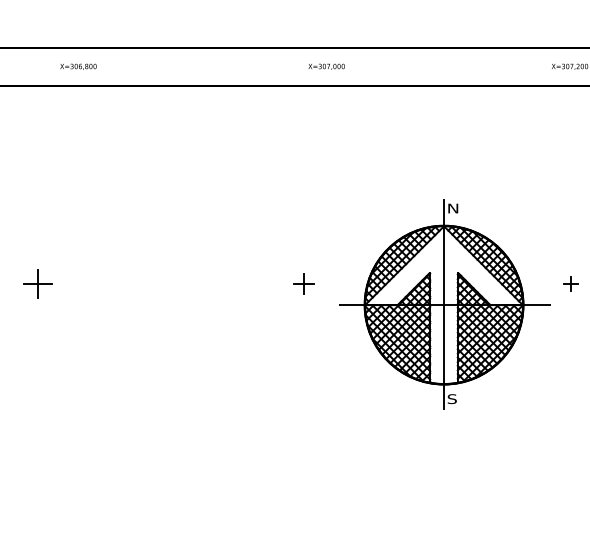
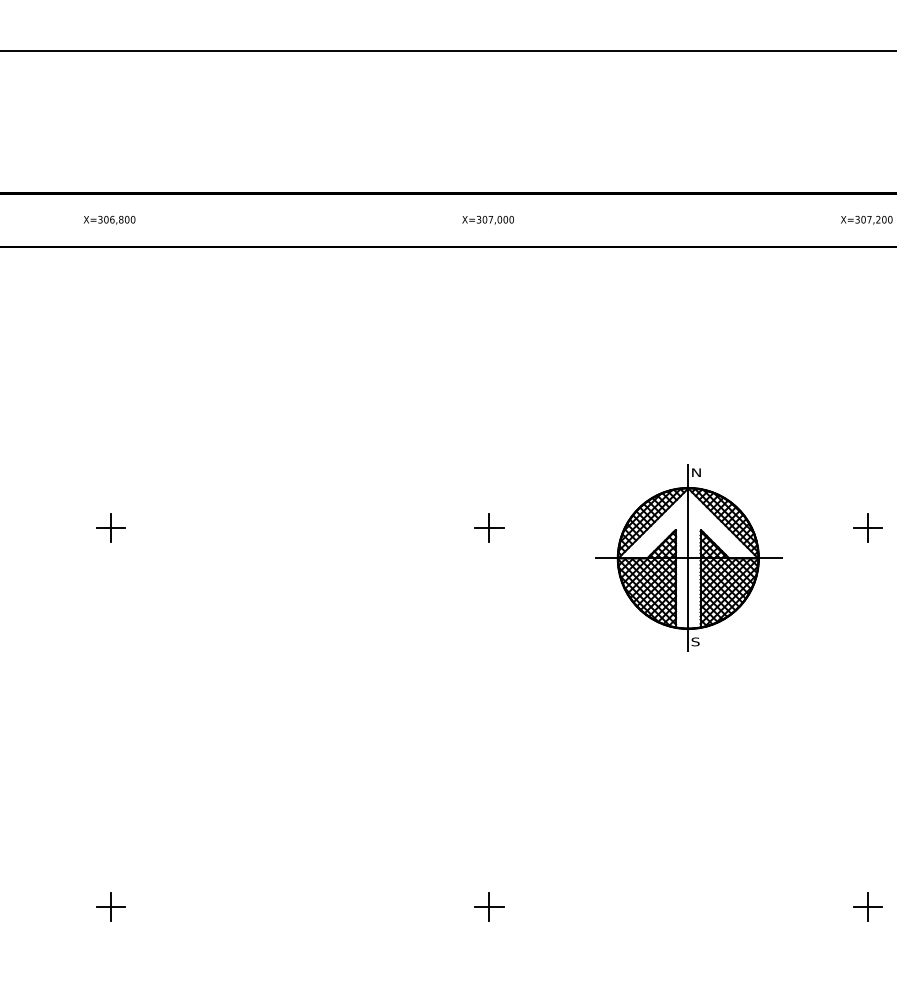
text: (78, 66) -> (109, 219), moved
text: (326, 66) -> (487, 219), moved
part: (37, 283) -> (110, 527), size x0.71
part: (570, 283) -> (867, 527), size x1.43
part: (444, 304) -> (688, 557), size x0.62

